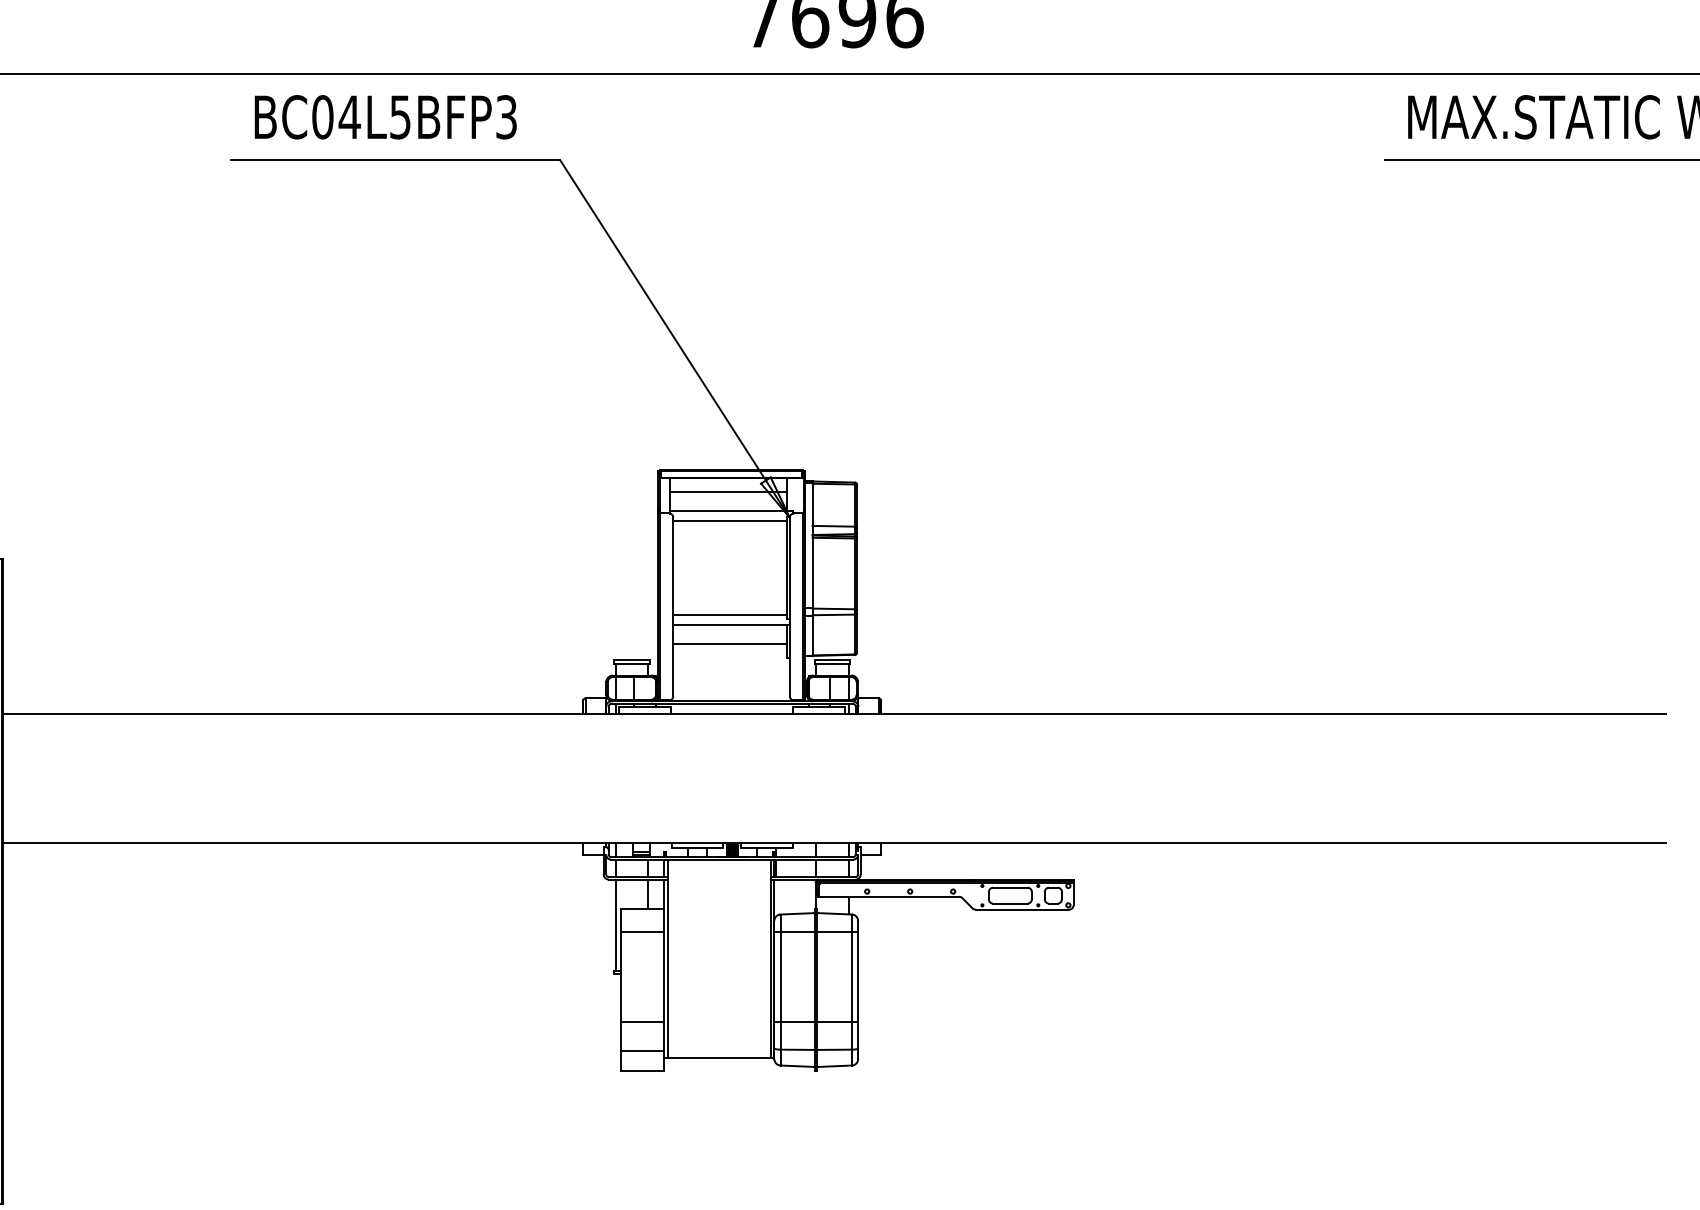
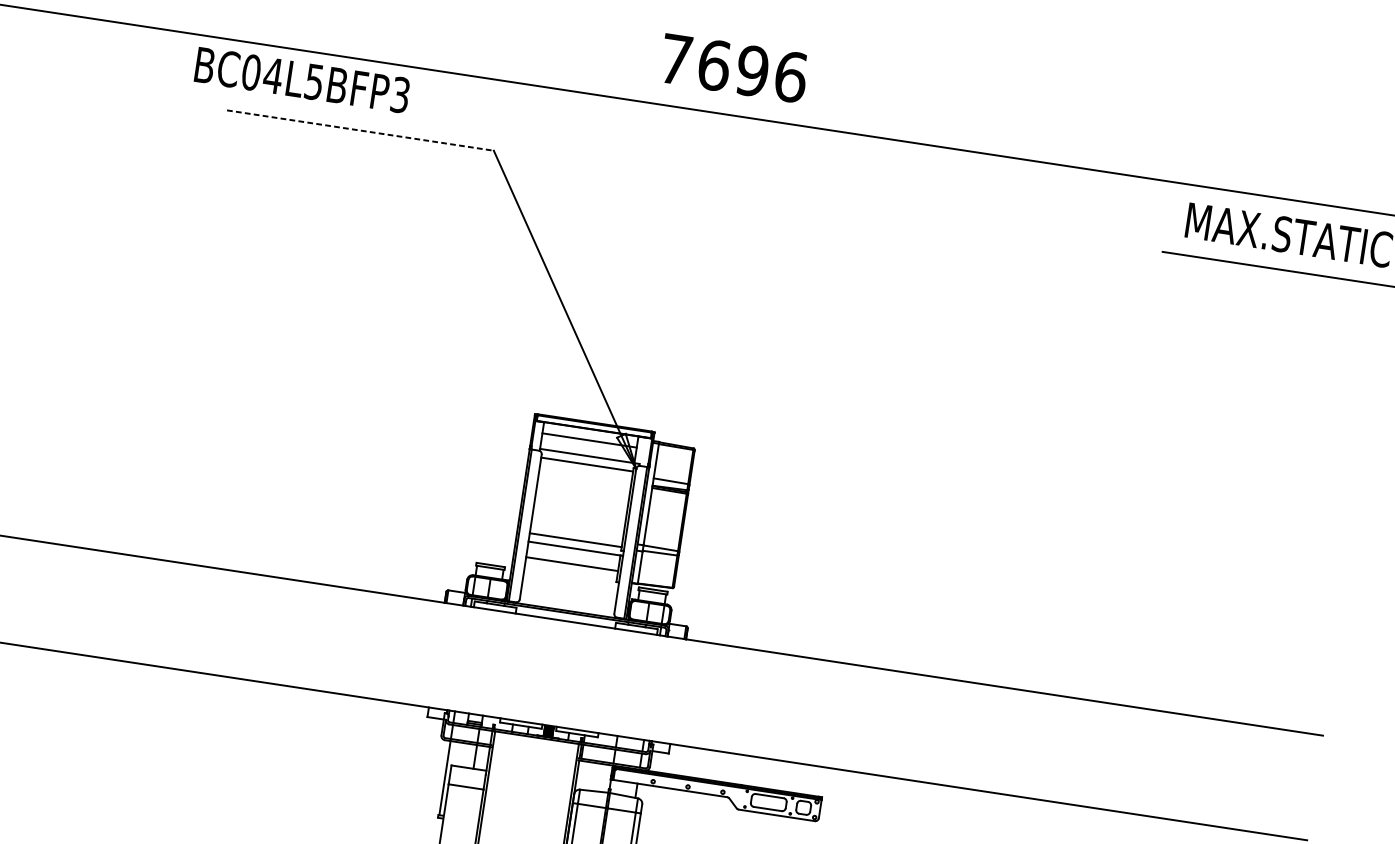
text: (385, 117) -> (302, 80), moved
line: (396, 160) -> (360, 130), solid -> dashed

